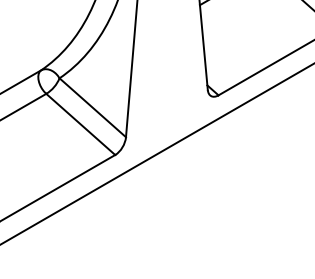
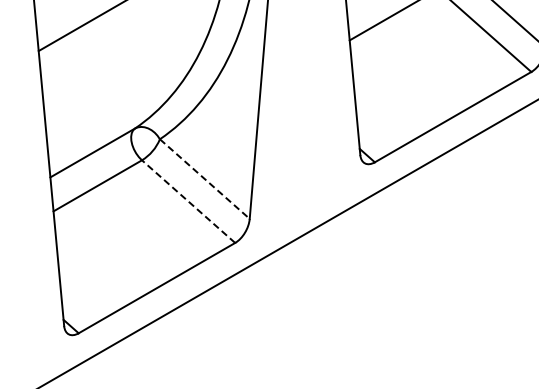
line: (93, 108) -> (205, 179), solid -> dashed
line: (80, 124) -> (188, 201), solid -> dashed

